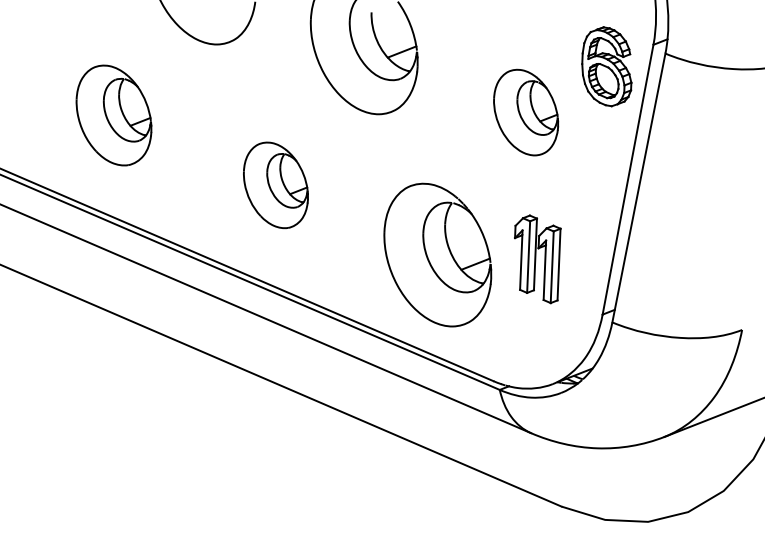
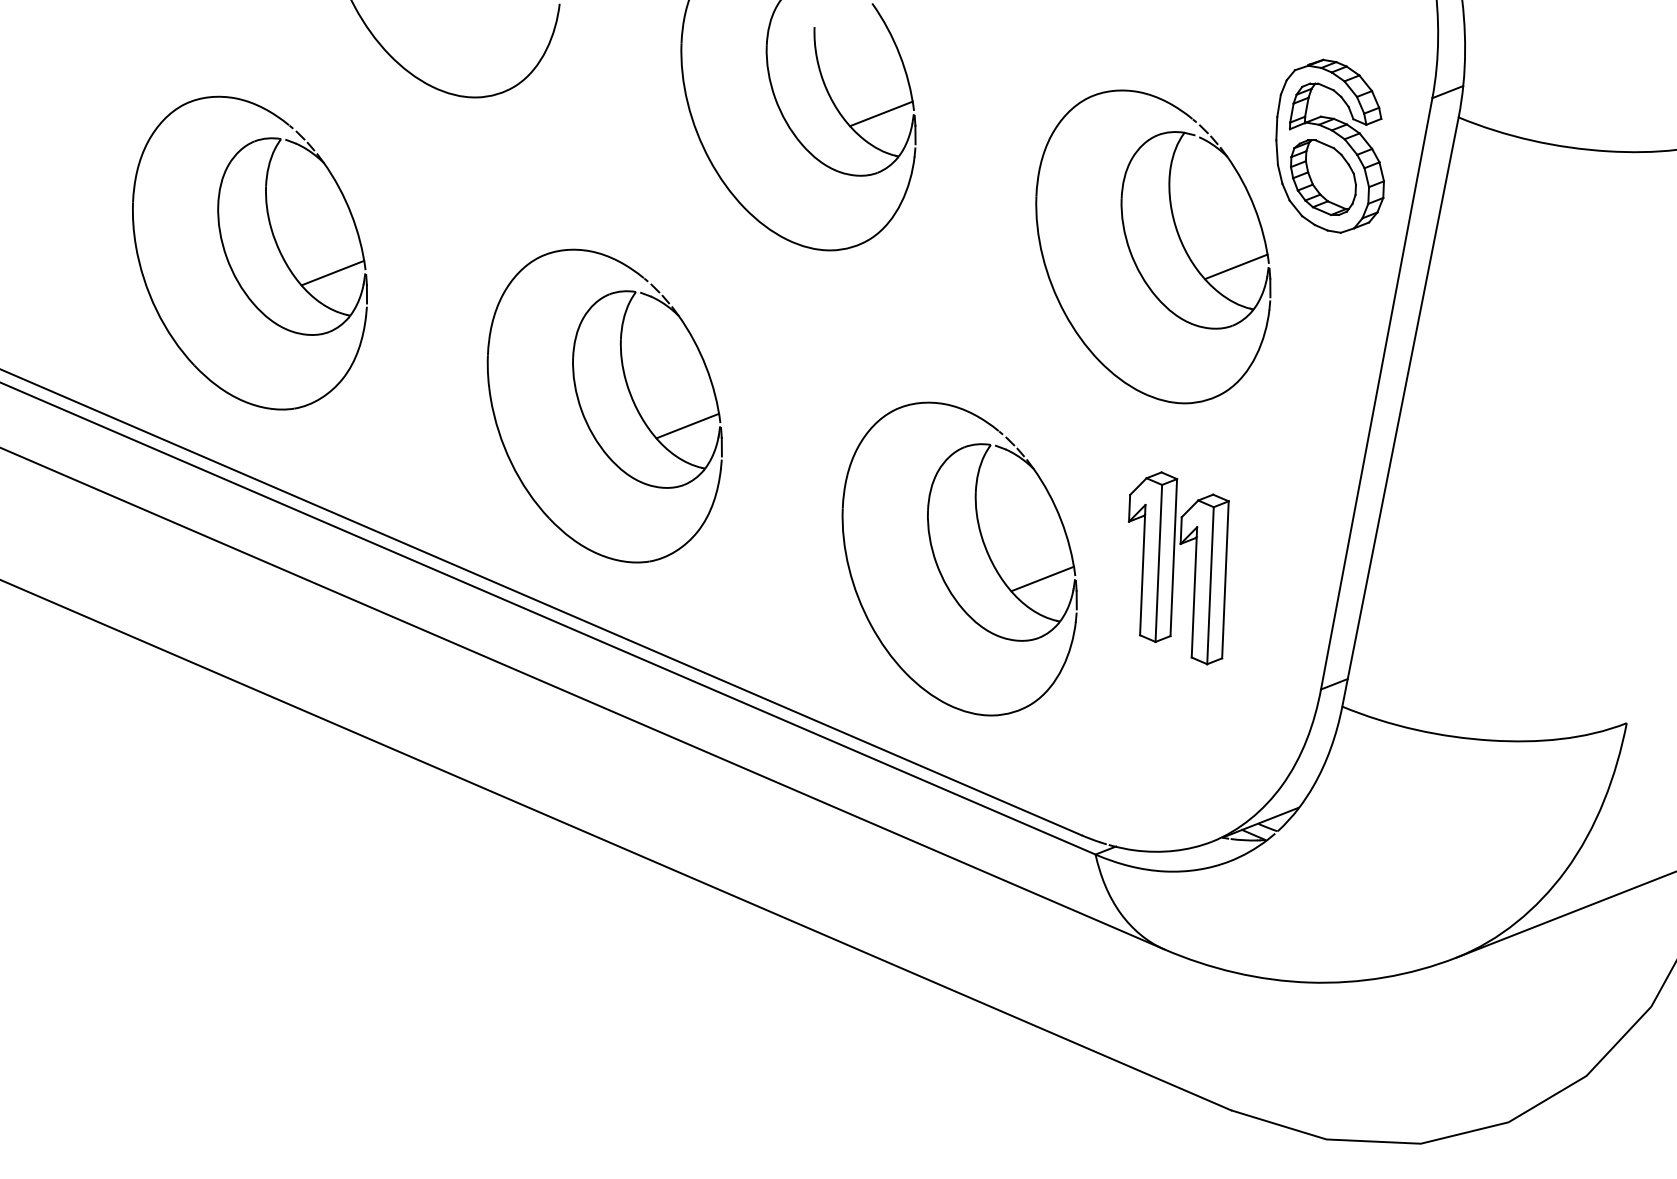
part: (525, 112) -> (1151, 246), size x1.67
part: (113, 115) -> (248, 253), size x1.43
part: (275, 185) -> (603, 406), size x1.67

